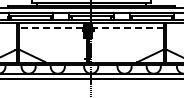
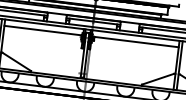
line: (50, 27) -> (42, 29), dashed -> solid
line: (129, 27) -> (137, 41), dashed -> solid

